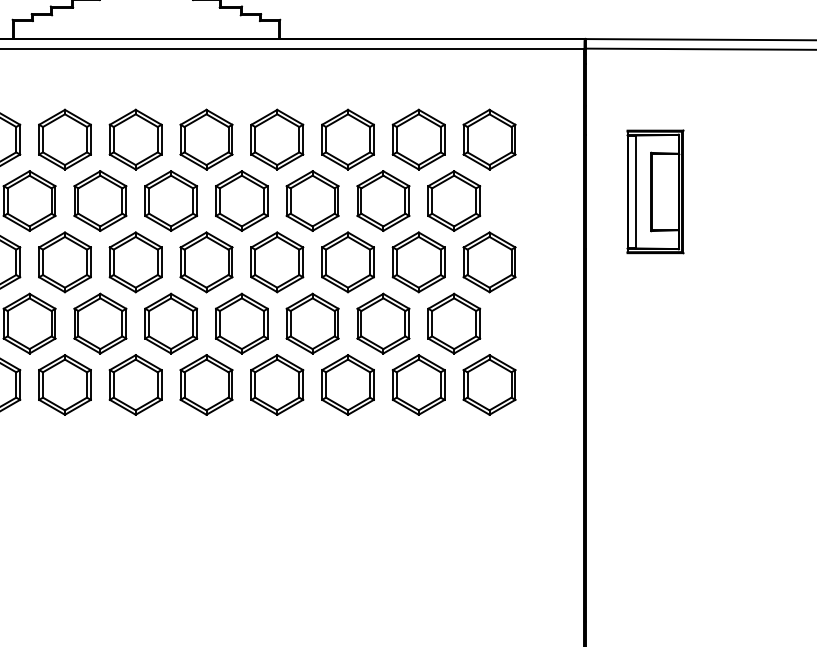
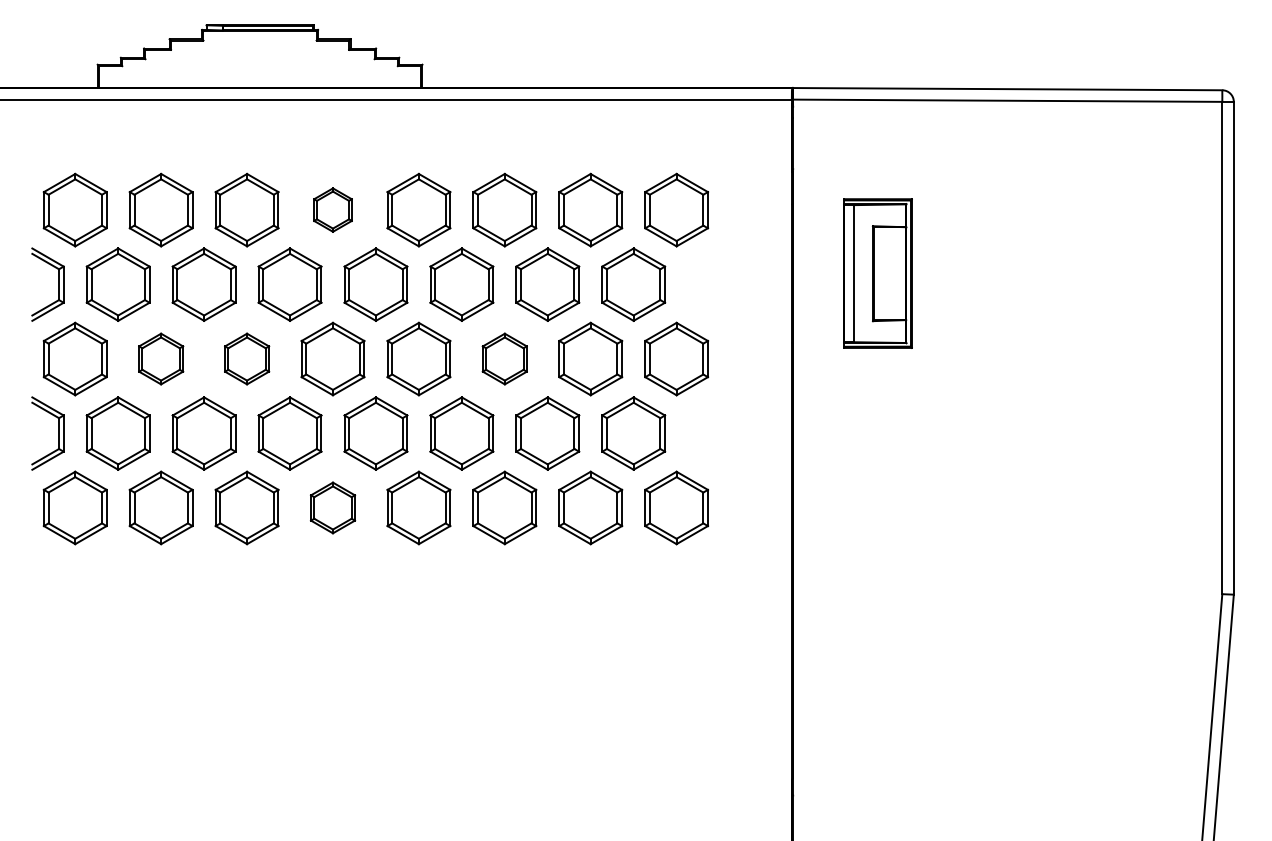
part: (206, 139) -> (332, 209), size x0.6
part: (64, 261) -> (160, 358), size x0.7
part: (135, 261) -> (246, 358), size x0.7
part: (347, 261) -> (504, 358), size x0.7
part: (206, 384) -> (332, 507), size x0.7

